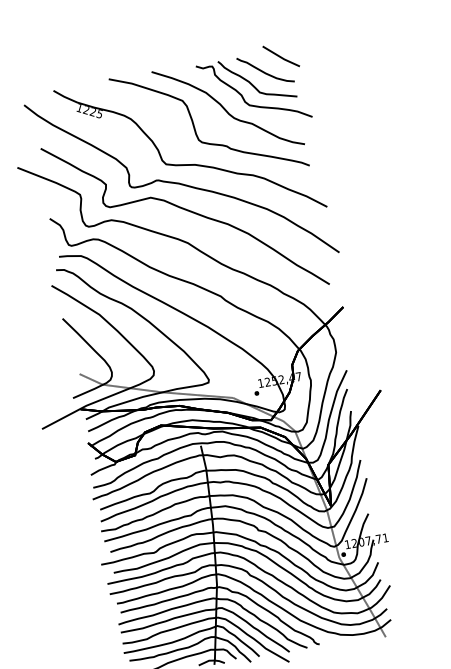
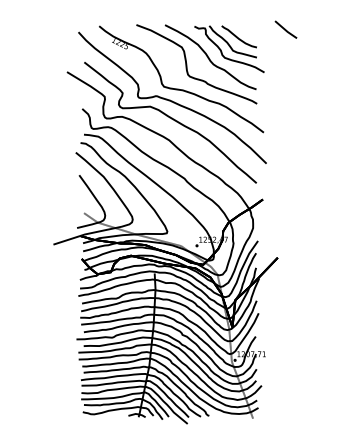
line: (280, 56) -> (285, 29), moved

